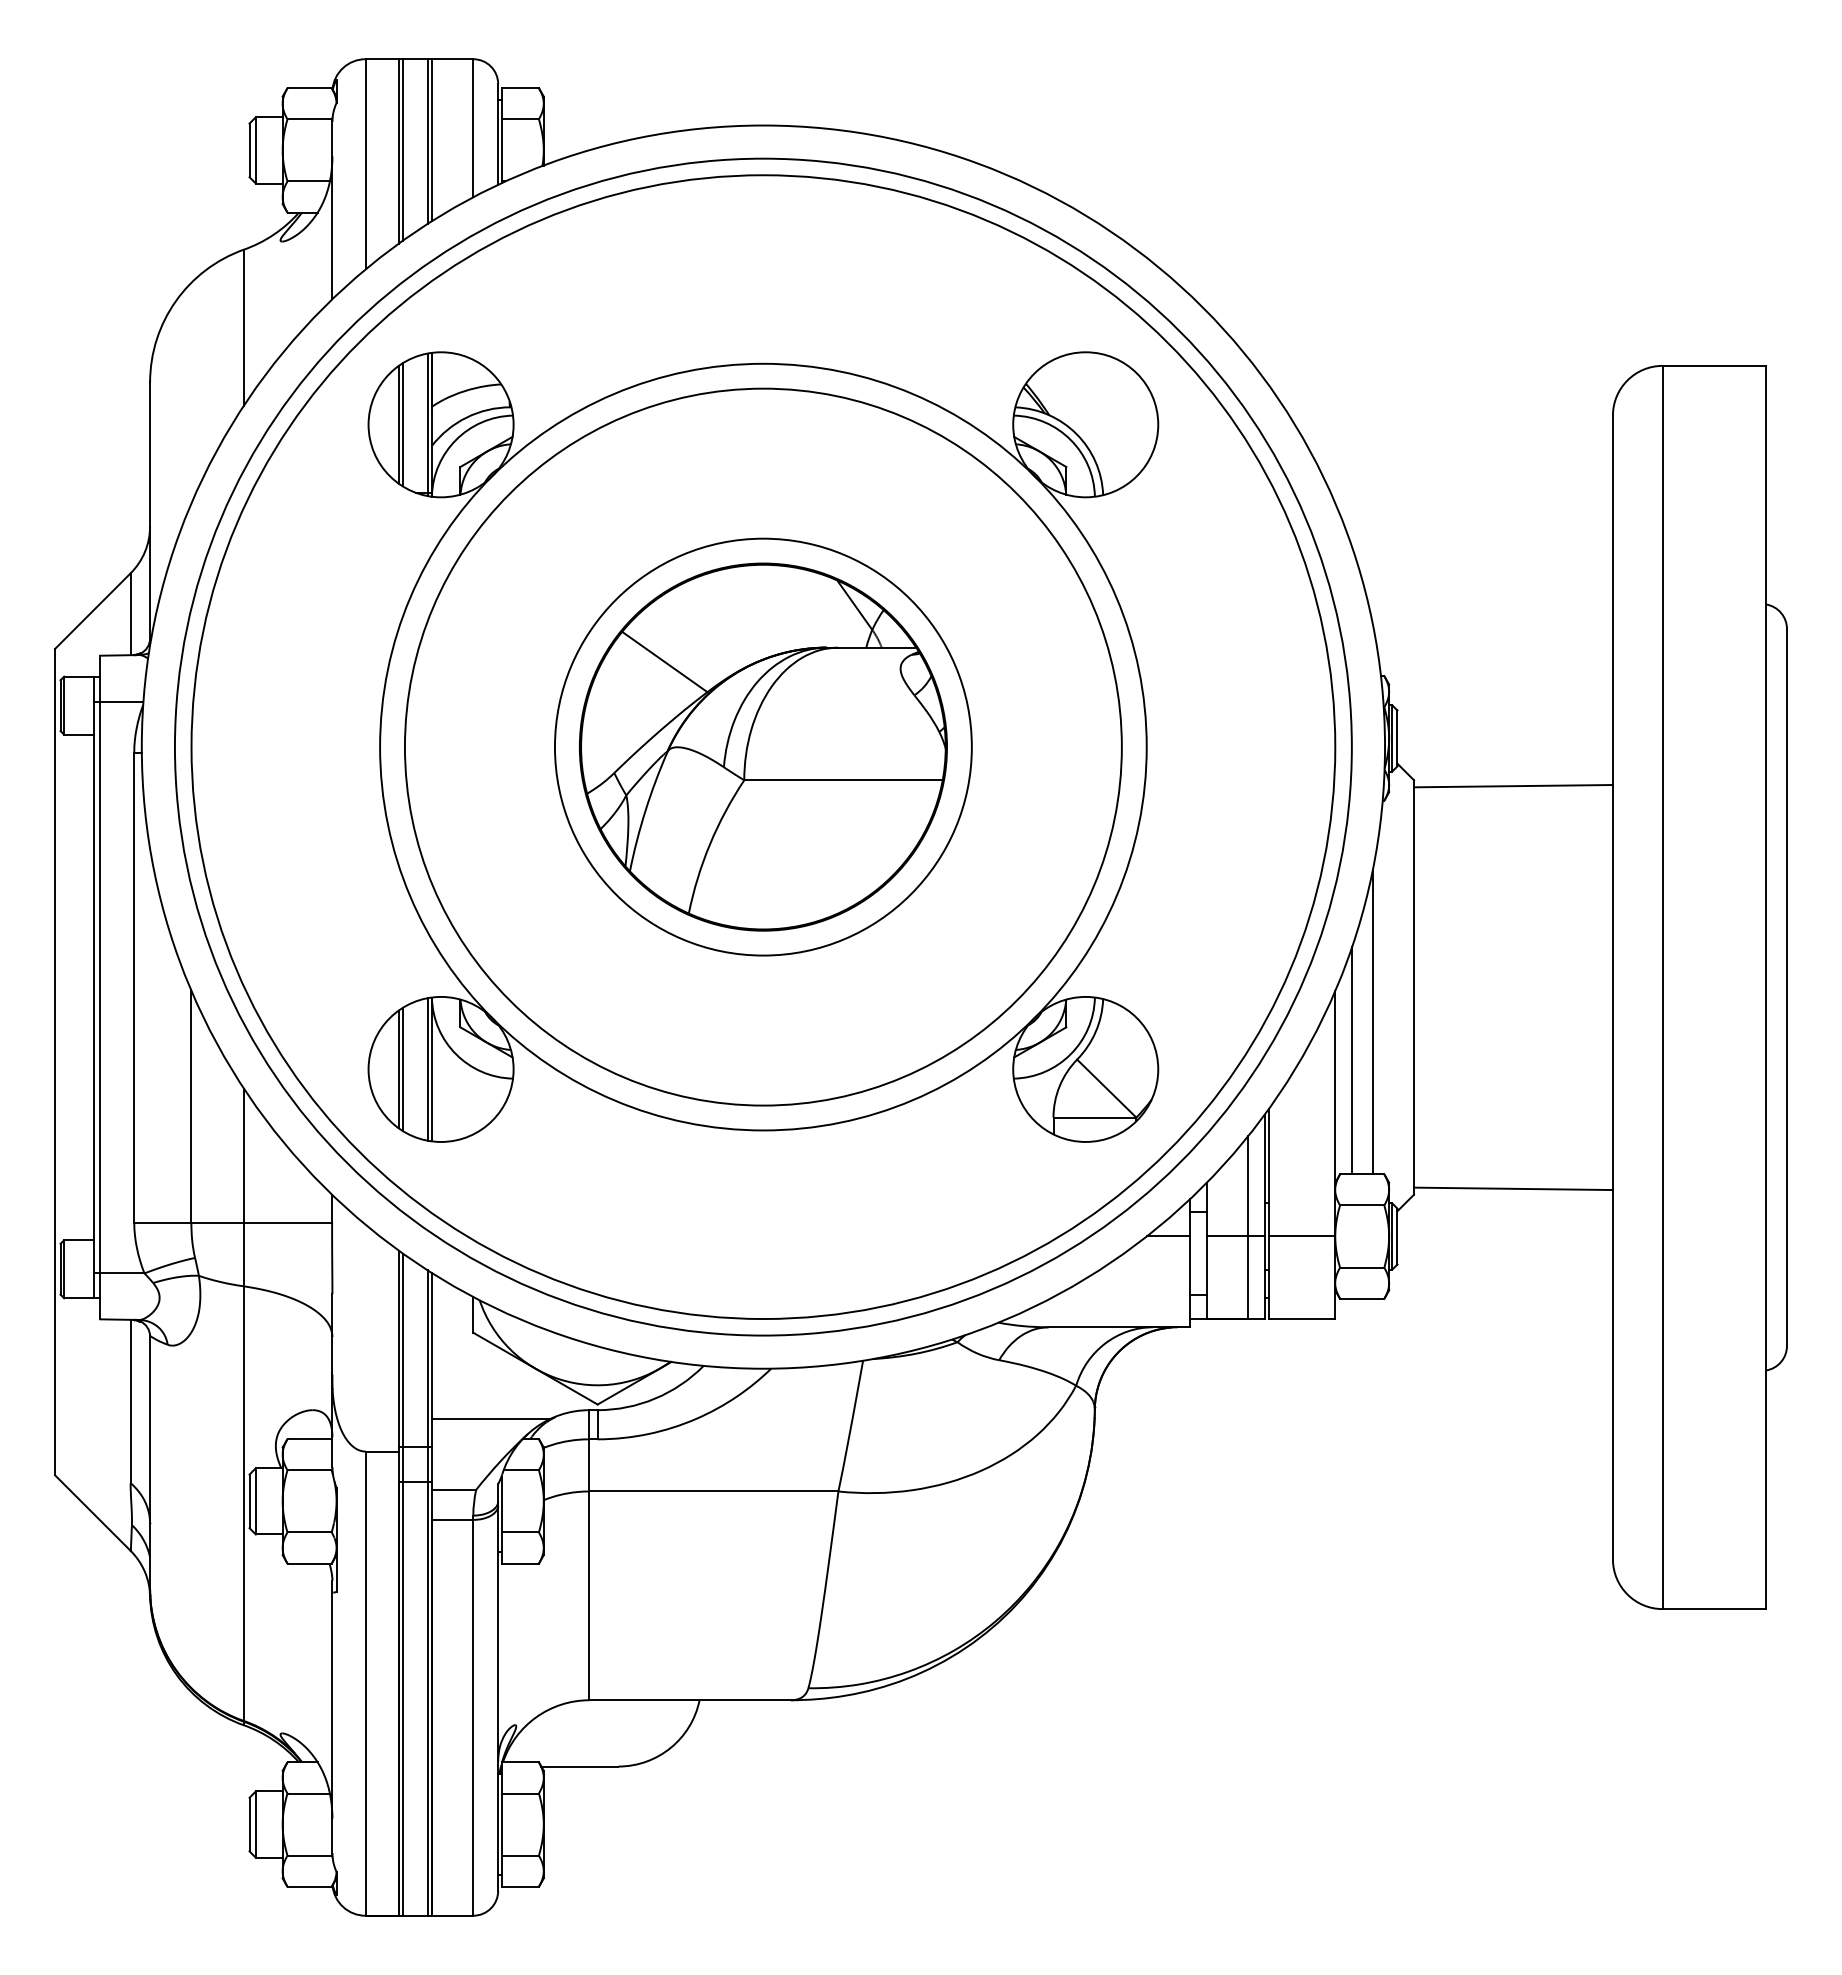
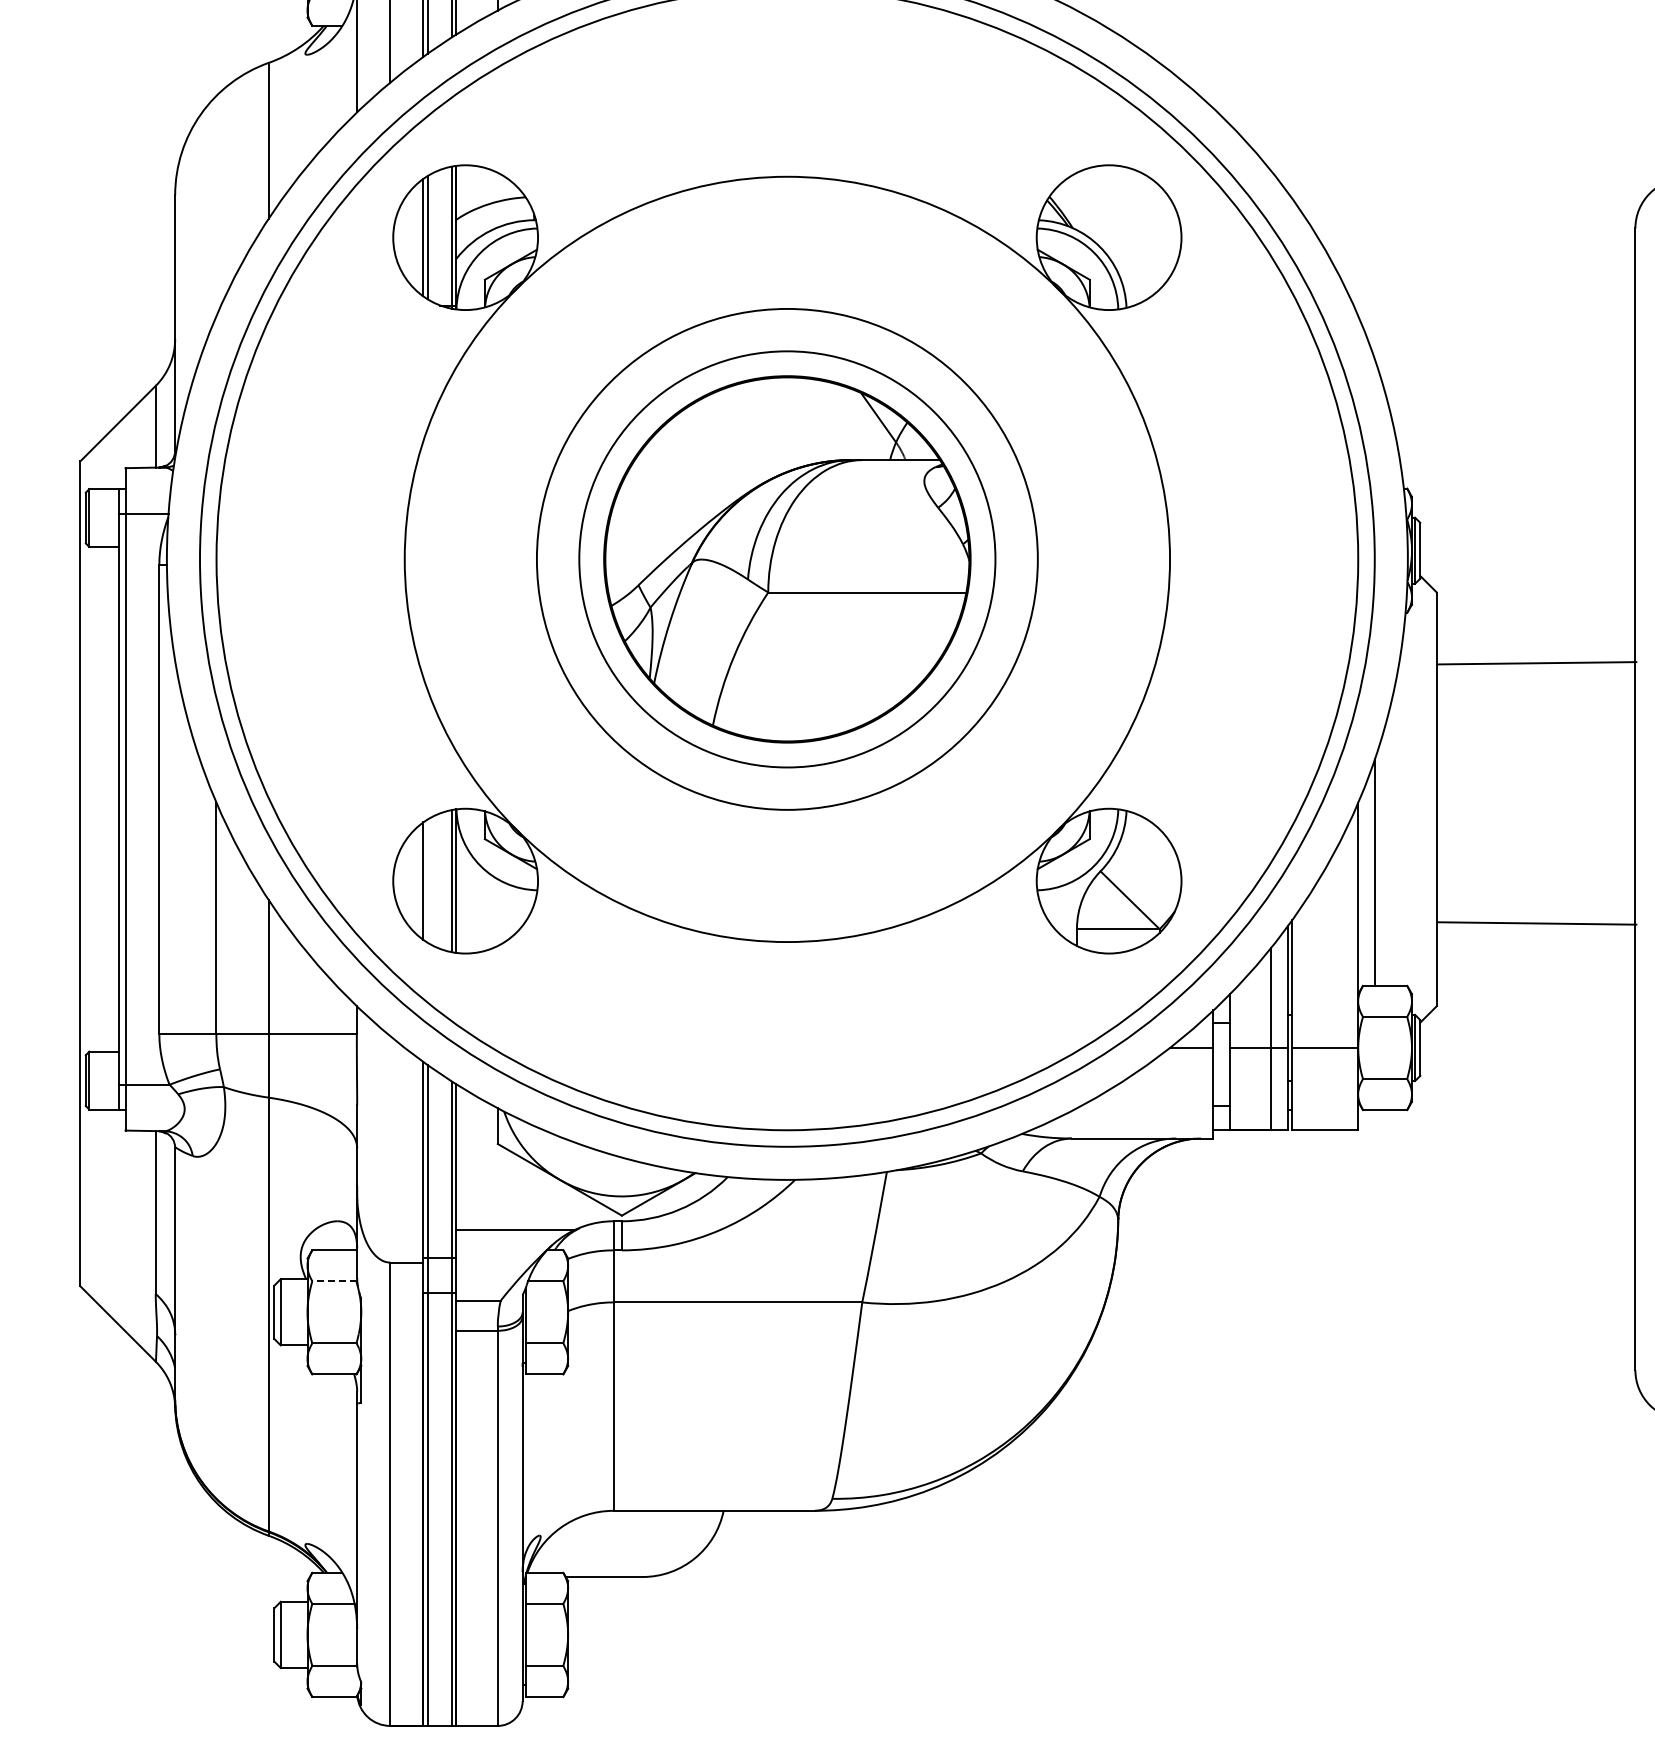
line: (664, 661) -> (688, 473), removed
circle: (762, 746) -> (786, 558), size x0.7
line: (1513, 786) -> (1537, 663), moved
line: (1372, 1022) -> (1395, 834), removed
line: (402, 1069) -> (427, 881), removed
line: (1513, 1188) -> (1537, 923), moved
line: (309, 1470) -> (334, 1281), solid -> dashed

